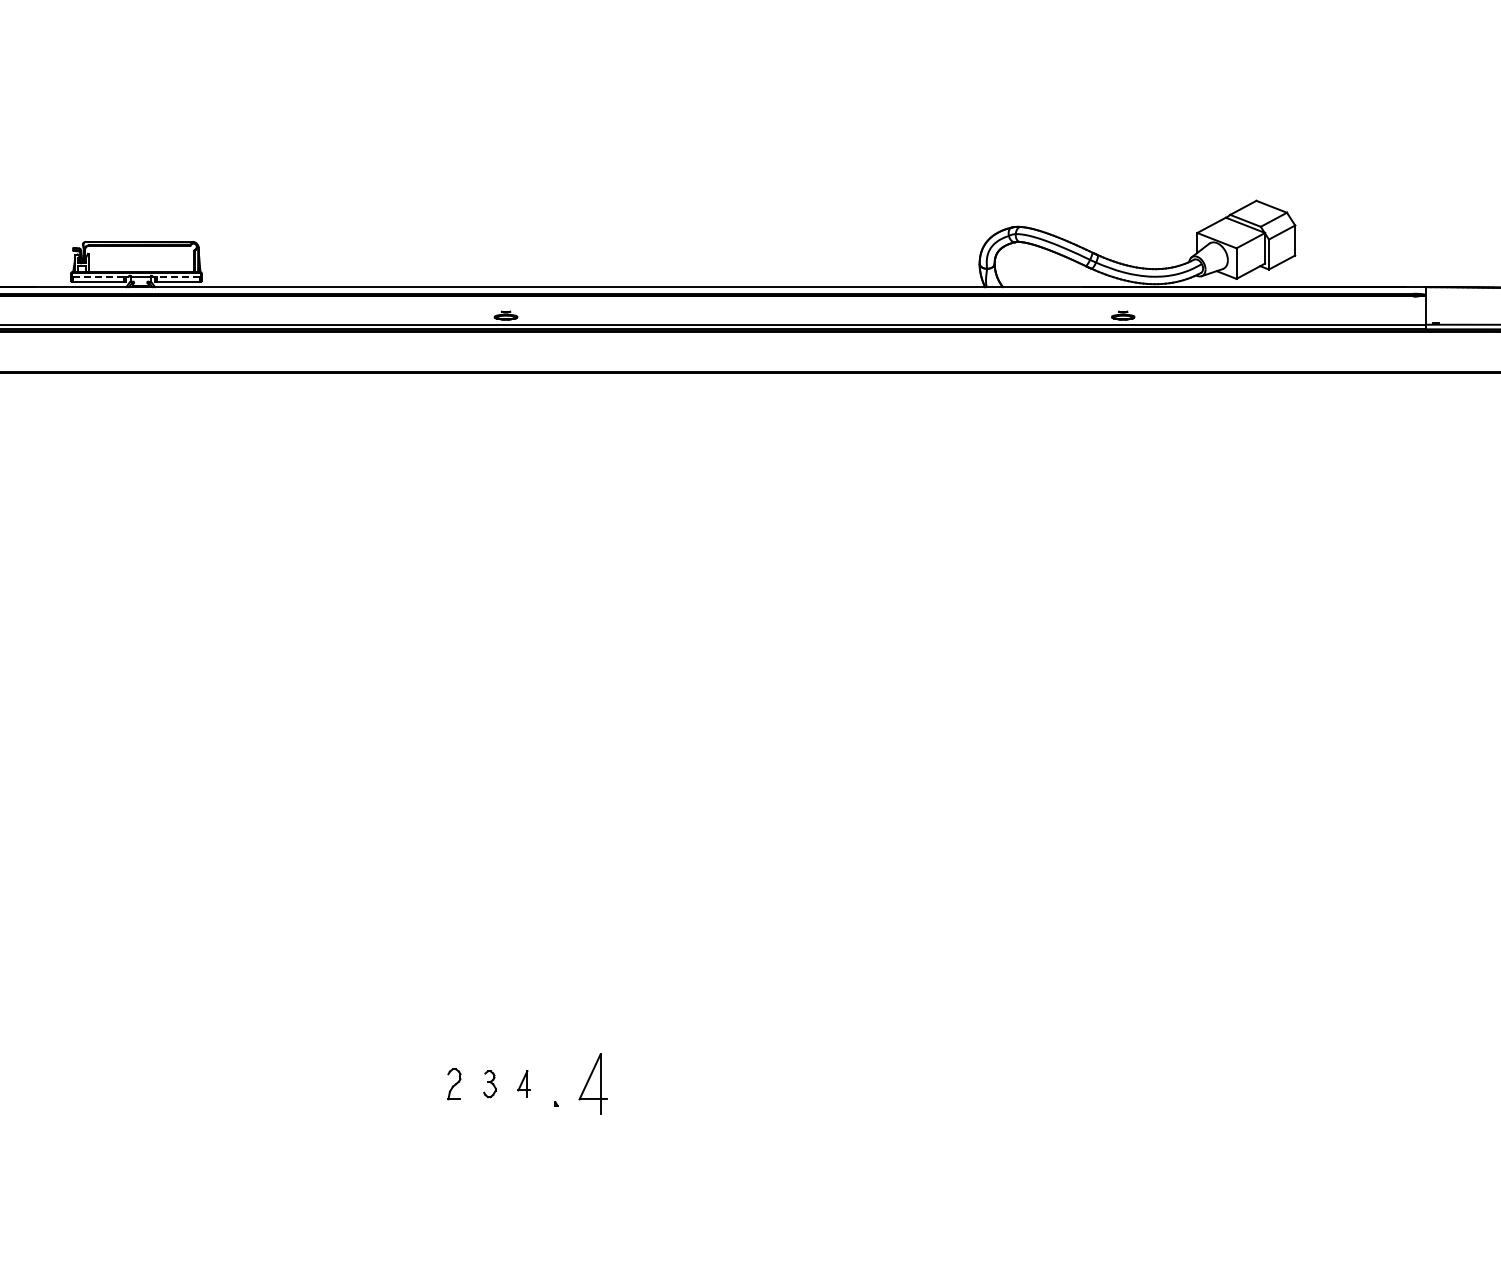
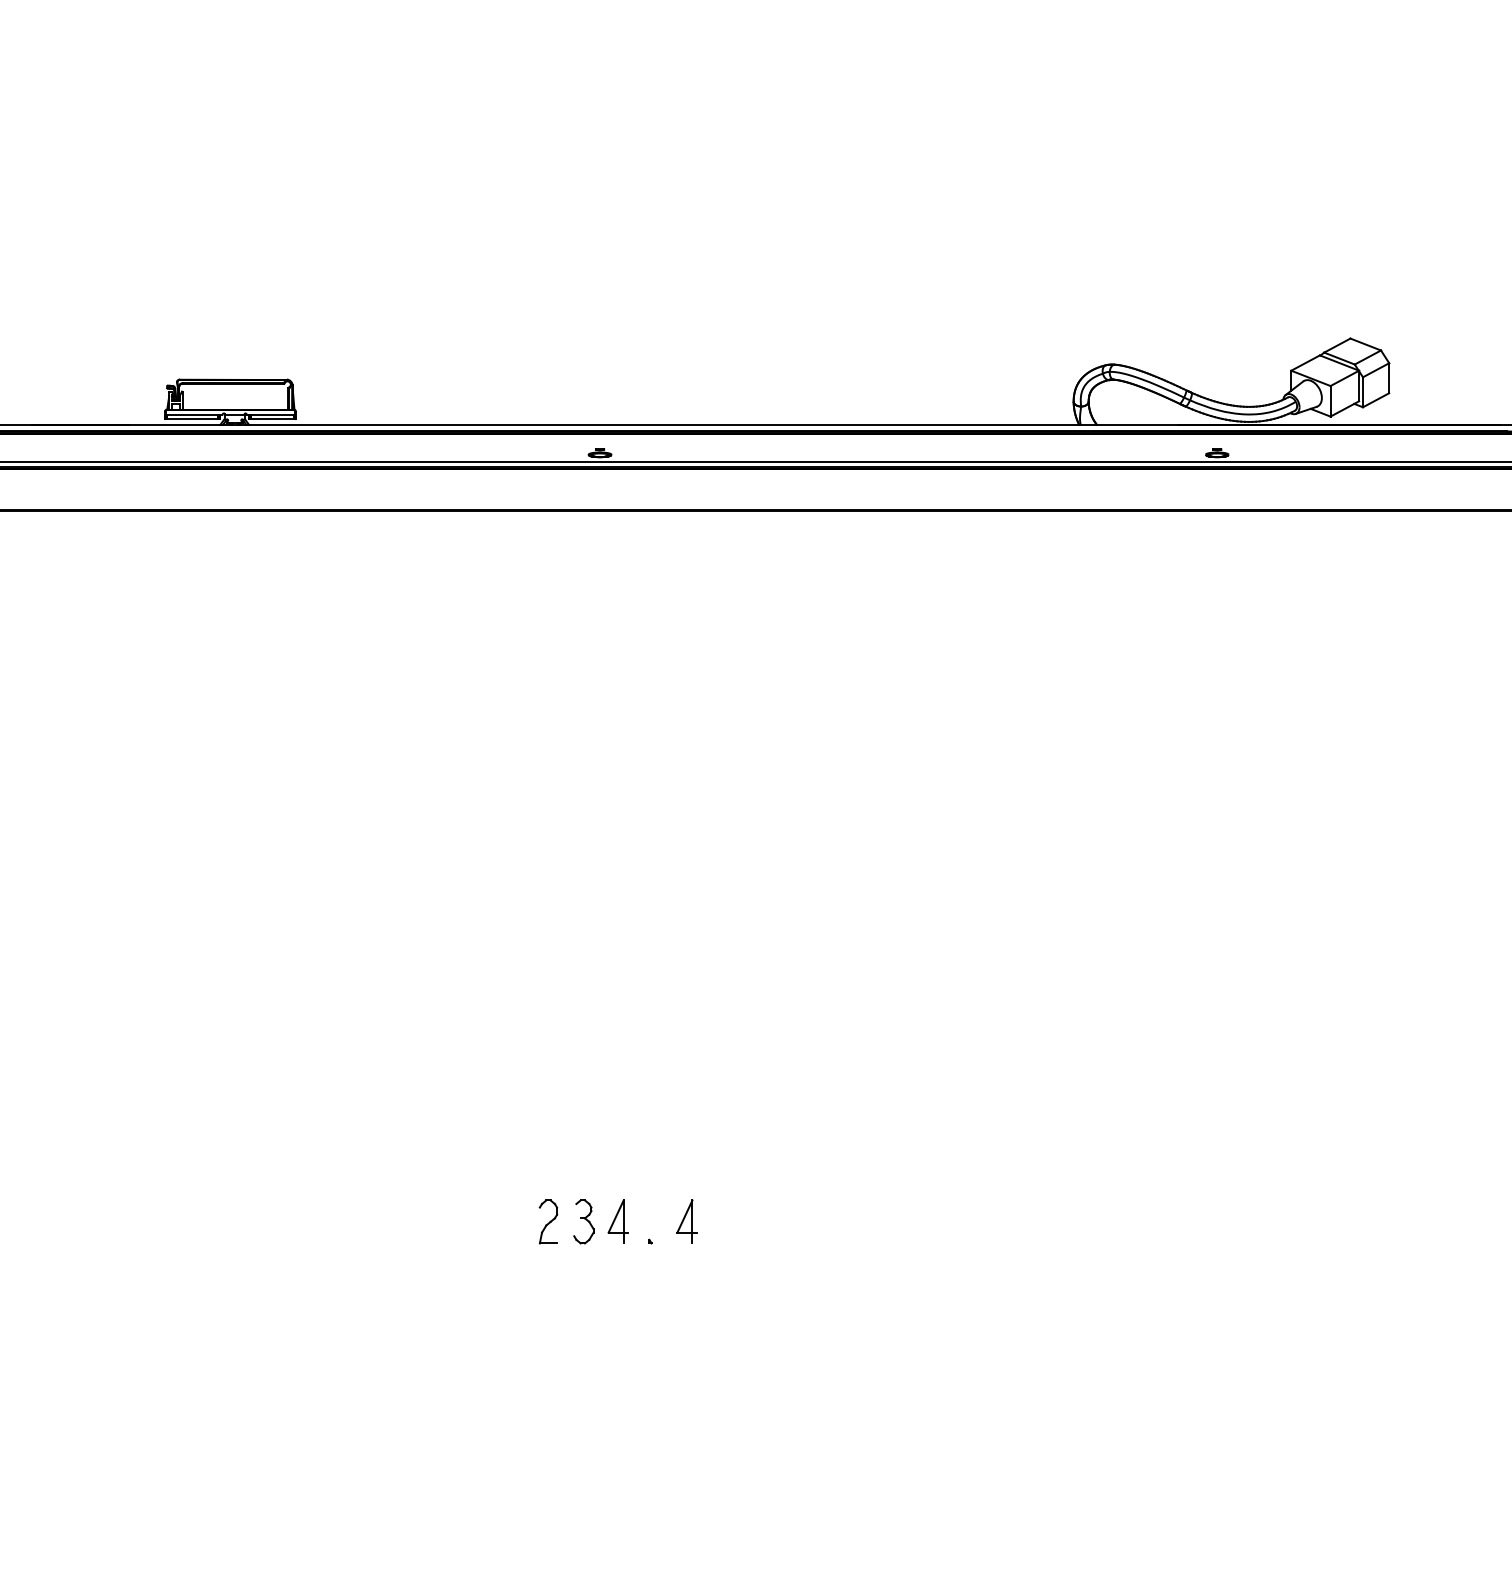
line: (97, 276) -> (191, 414), dashed -> solid
line: (177, 276) -> (271, 414), dashed -> solid
part: (454, 1083) -> (548, 1221), size x1.43
part: (489, 1083) -> (583, 1221), size x1.67
part: (523, 1083) -> (617, 1221), size x1.67
part: (592, 1083) -> (686, 1221), size x0.71

